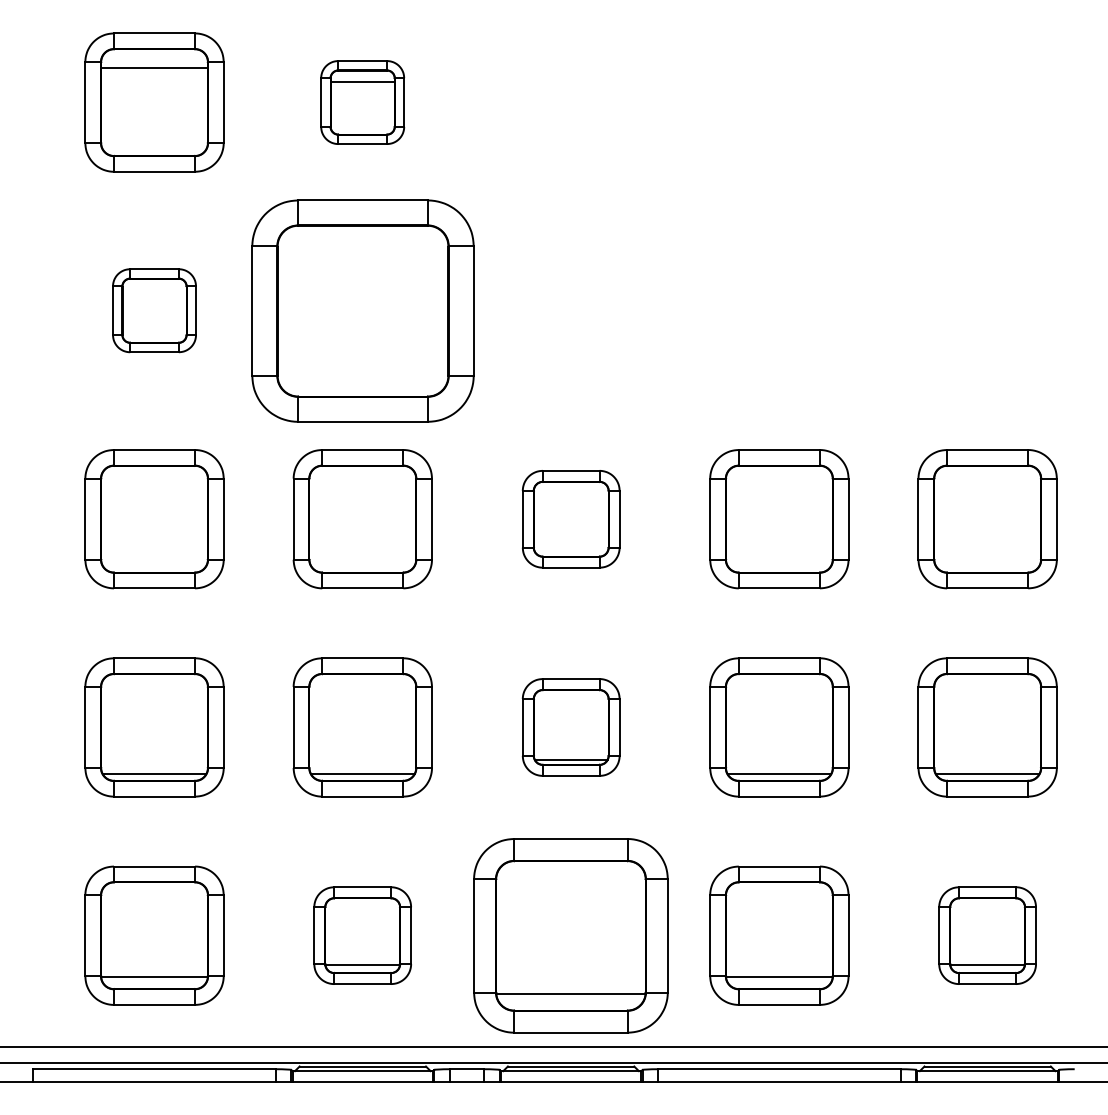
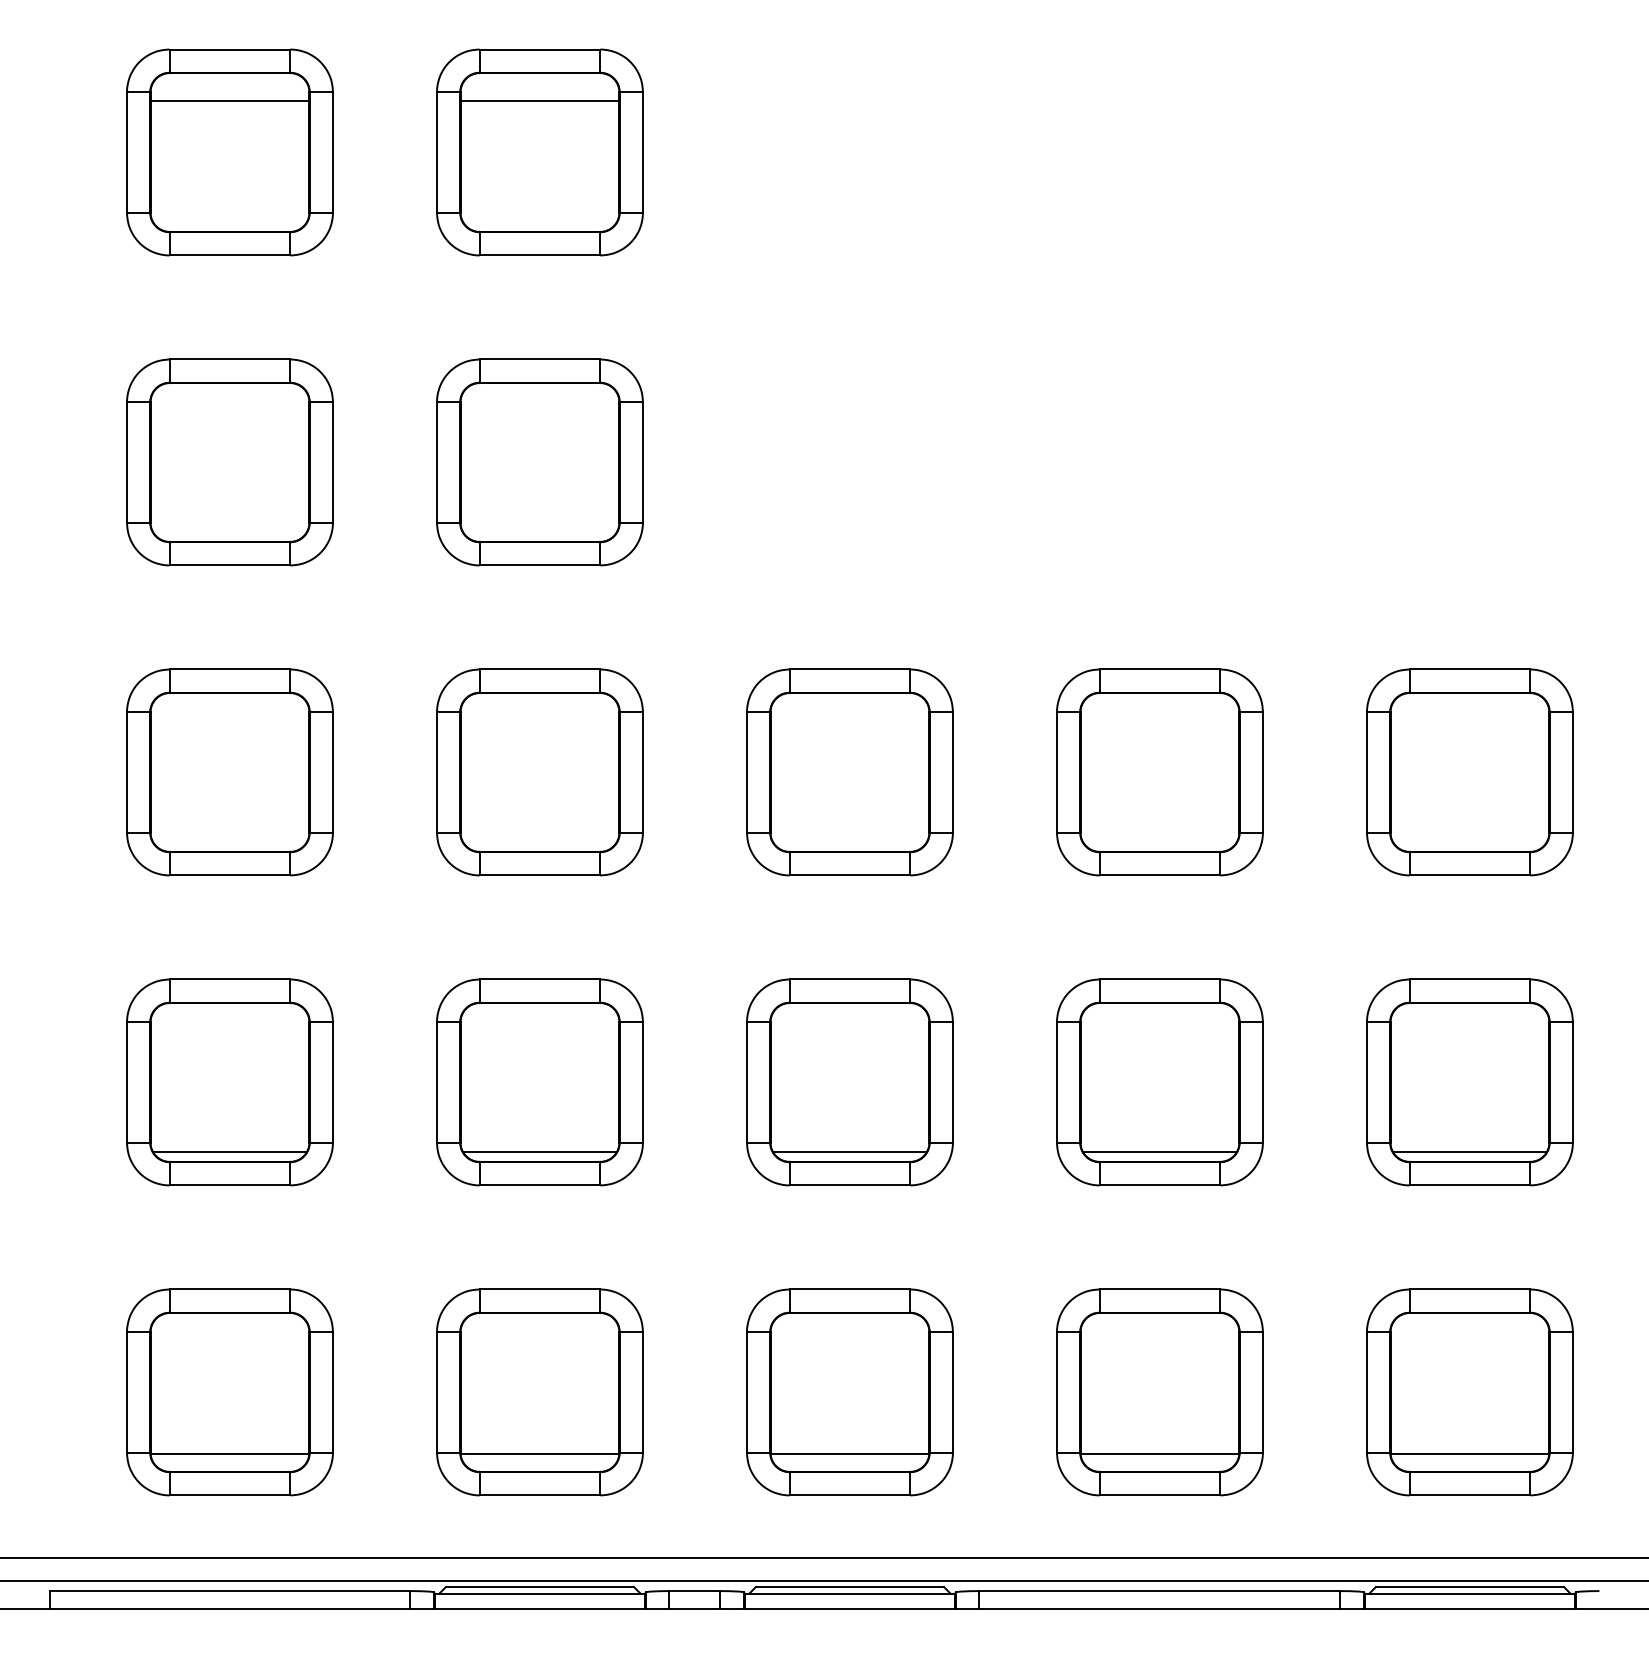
part: (362, 102) -> (539, 152), size x1.67
part: (154, 310) -> (229, 461), size x1.67
part: (362, 310) -> (539, 461), size x0.62
part: (571, 519) -> (850, 772), size x1.43
part: (571, 727) -> (850, 1082), size x1.43
part: (362, 935) -> (539, 1392), size x1.43
part: (571, 935) -> (850, 1392), size x0.71
part: (987, 935) -> (1469, 1392), size x1.43

